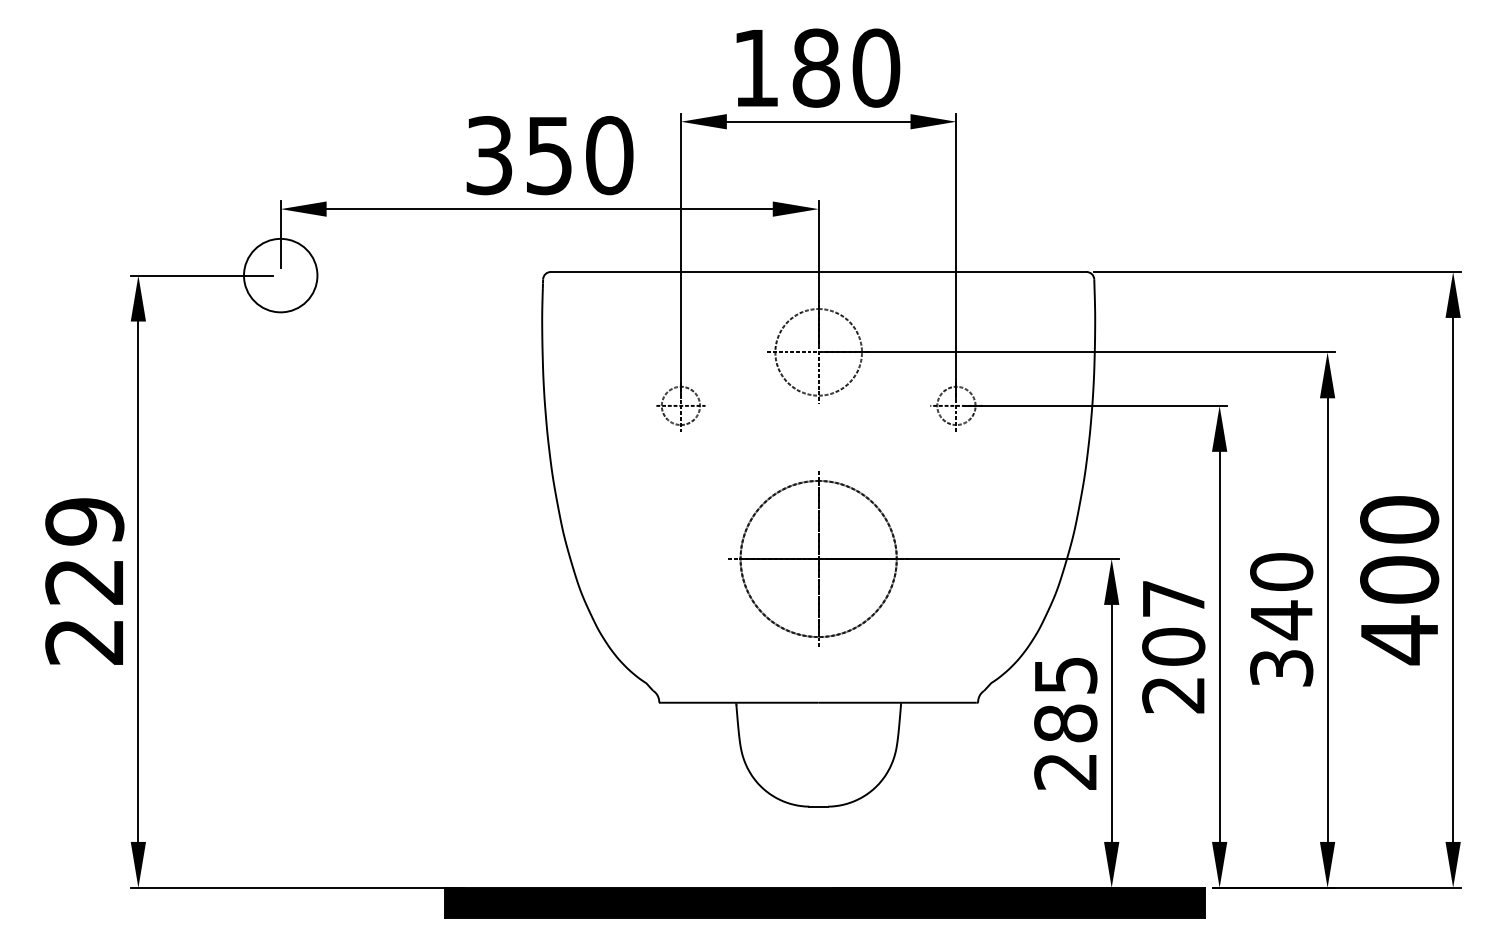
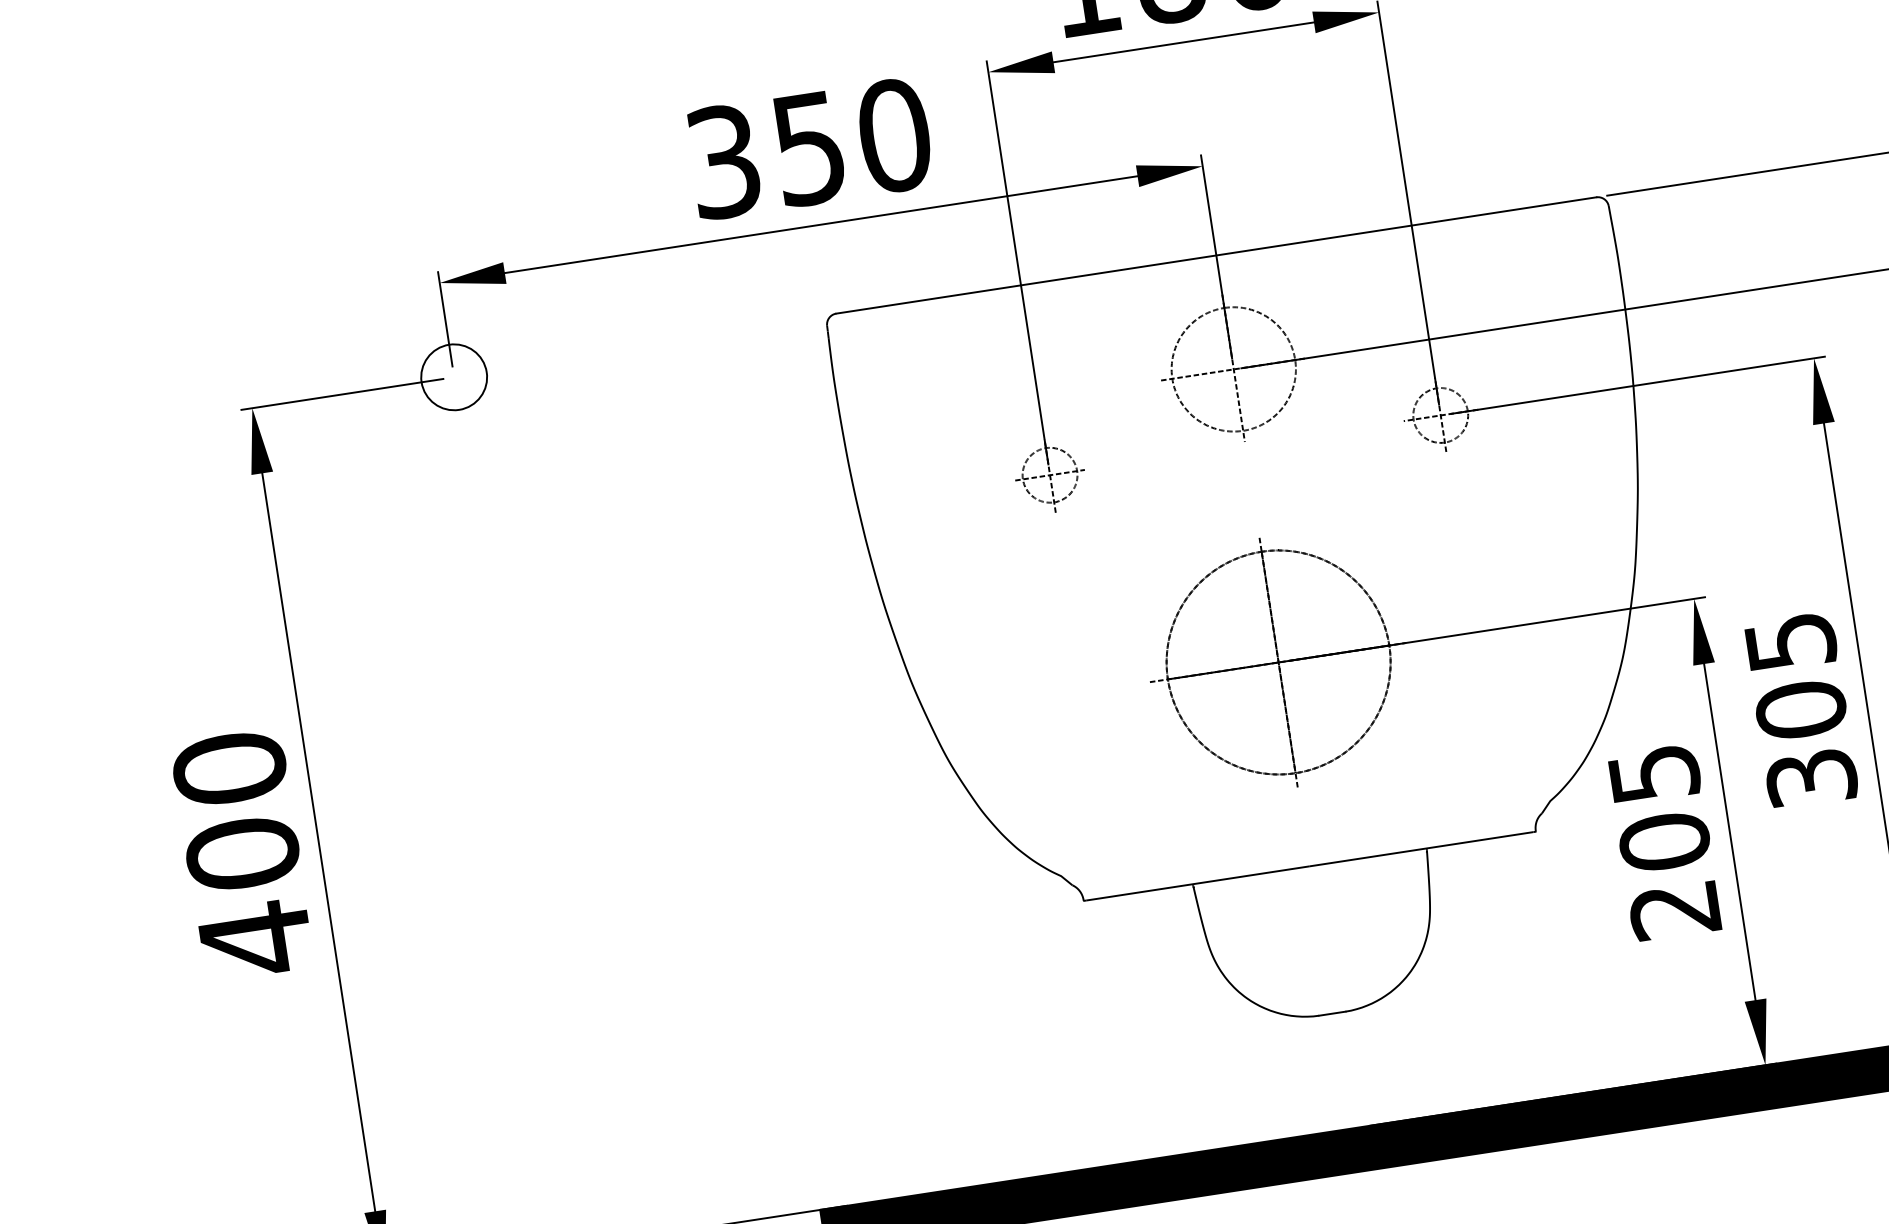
circle: (280, 275) -> (453, 377), size x0.62
text: (84, 582) -> (242, 855), 229 -> 400
text: (1173, 647) -> (1801, 710), 207 -> 305
text: (1065, 723) -> (1664, 842), 285 -> 205

